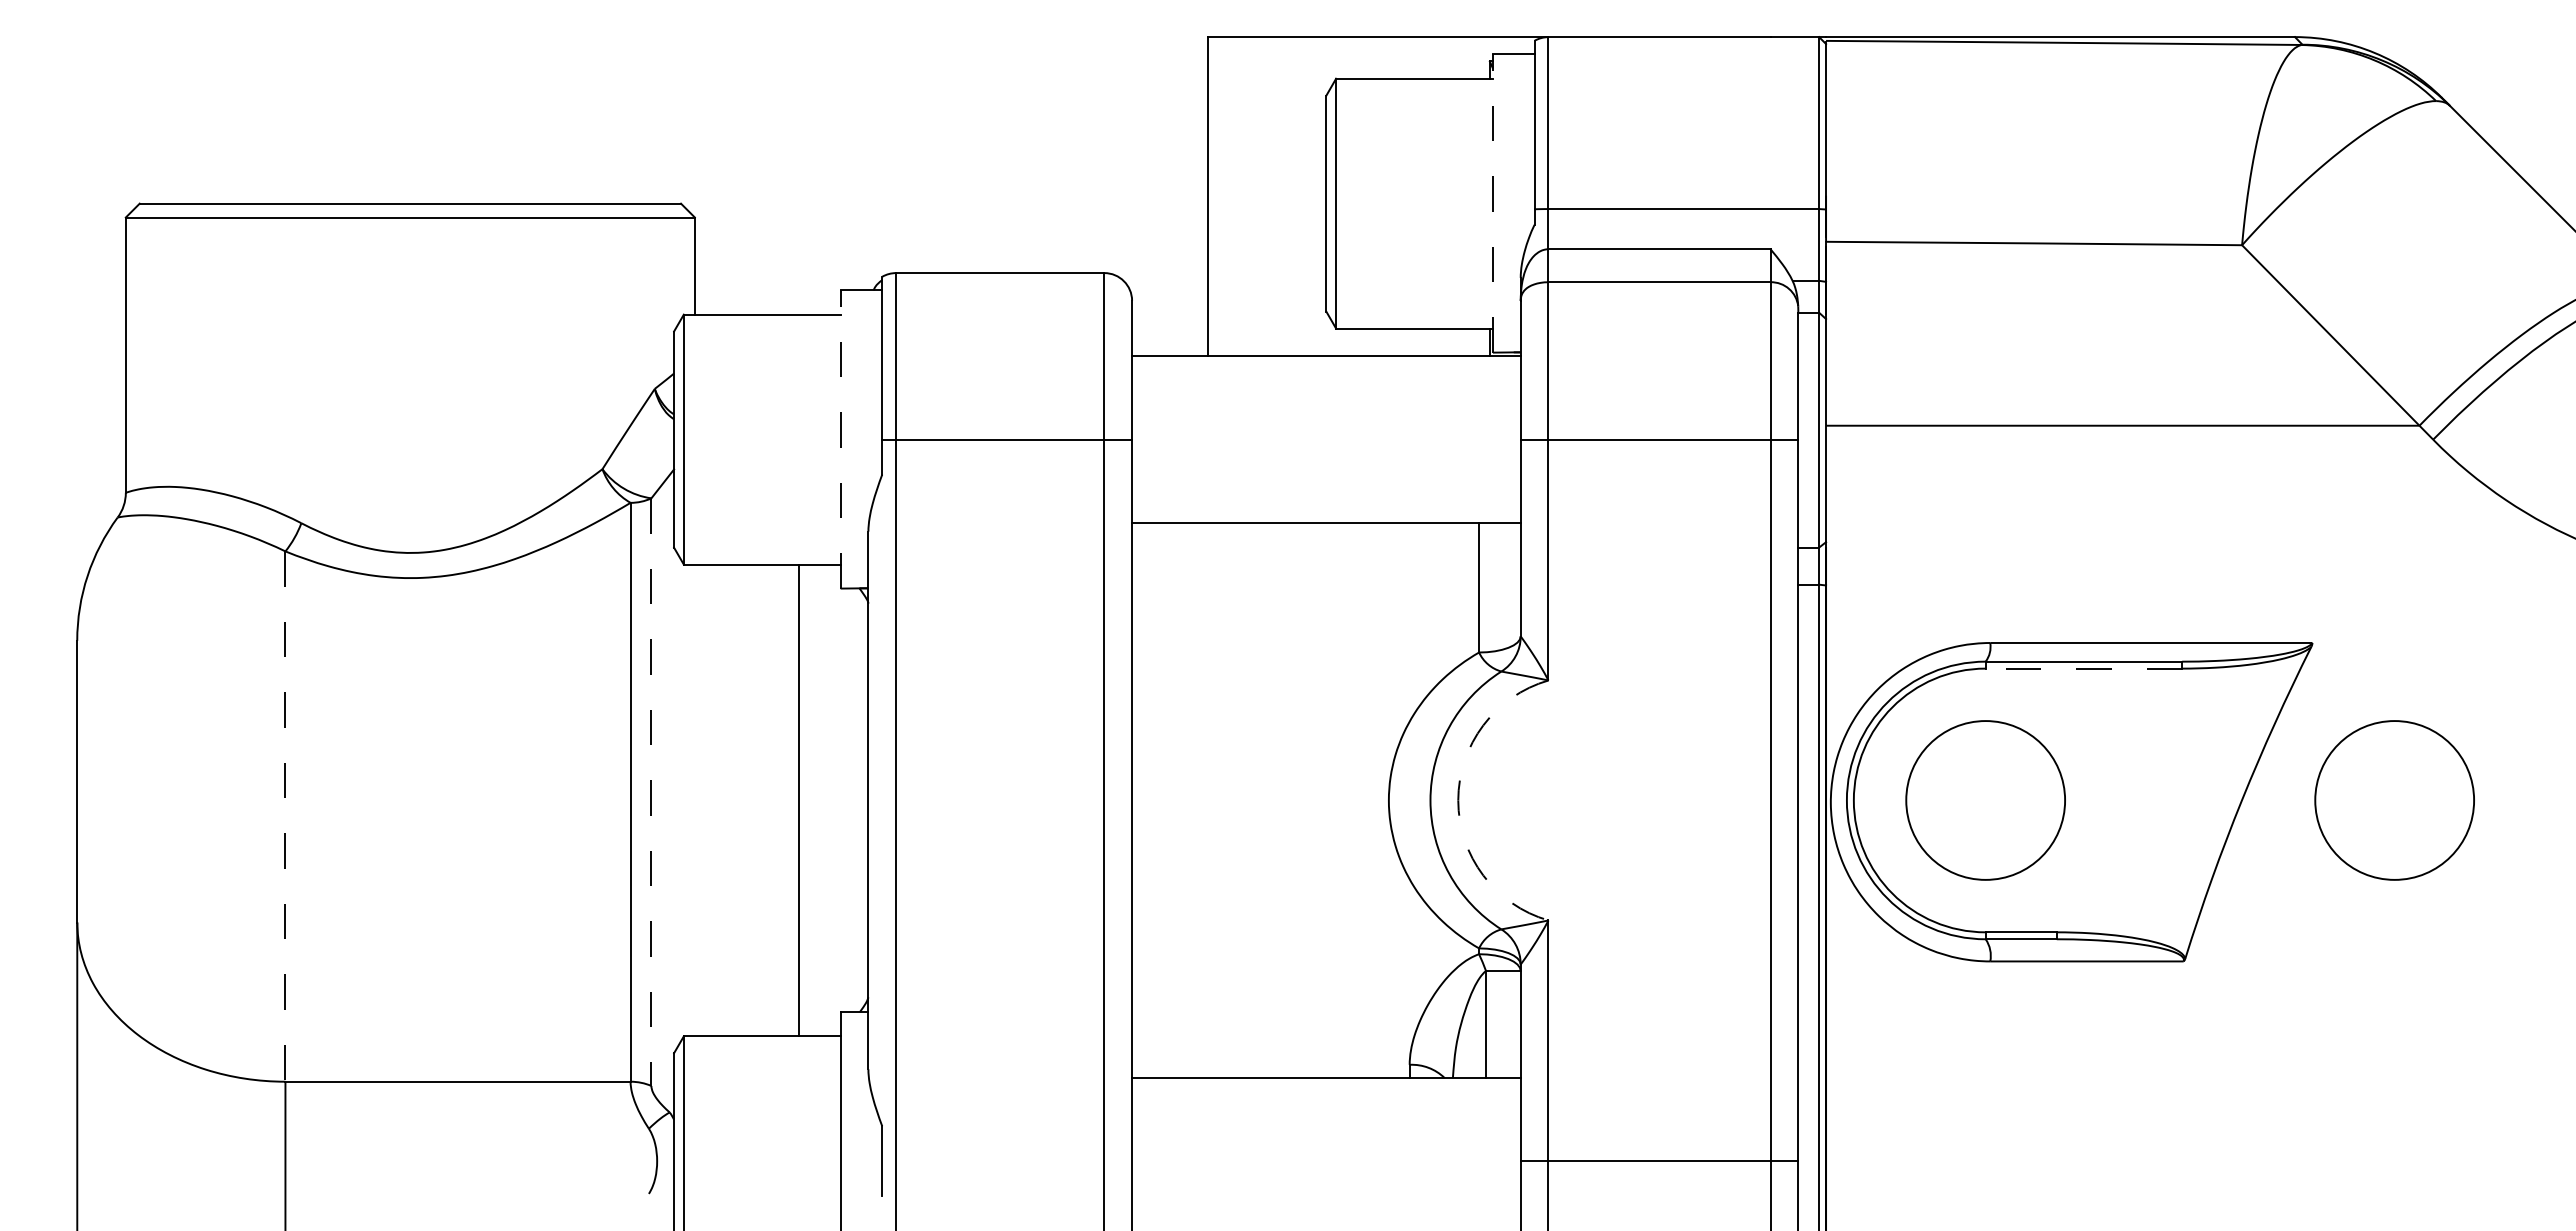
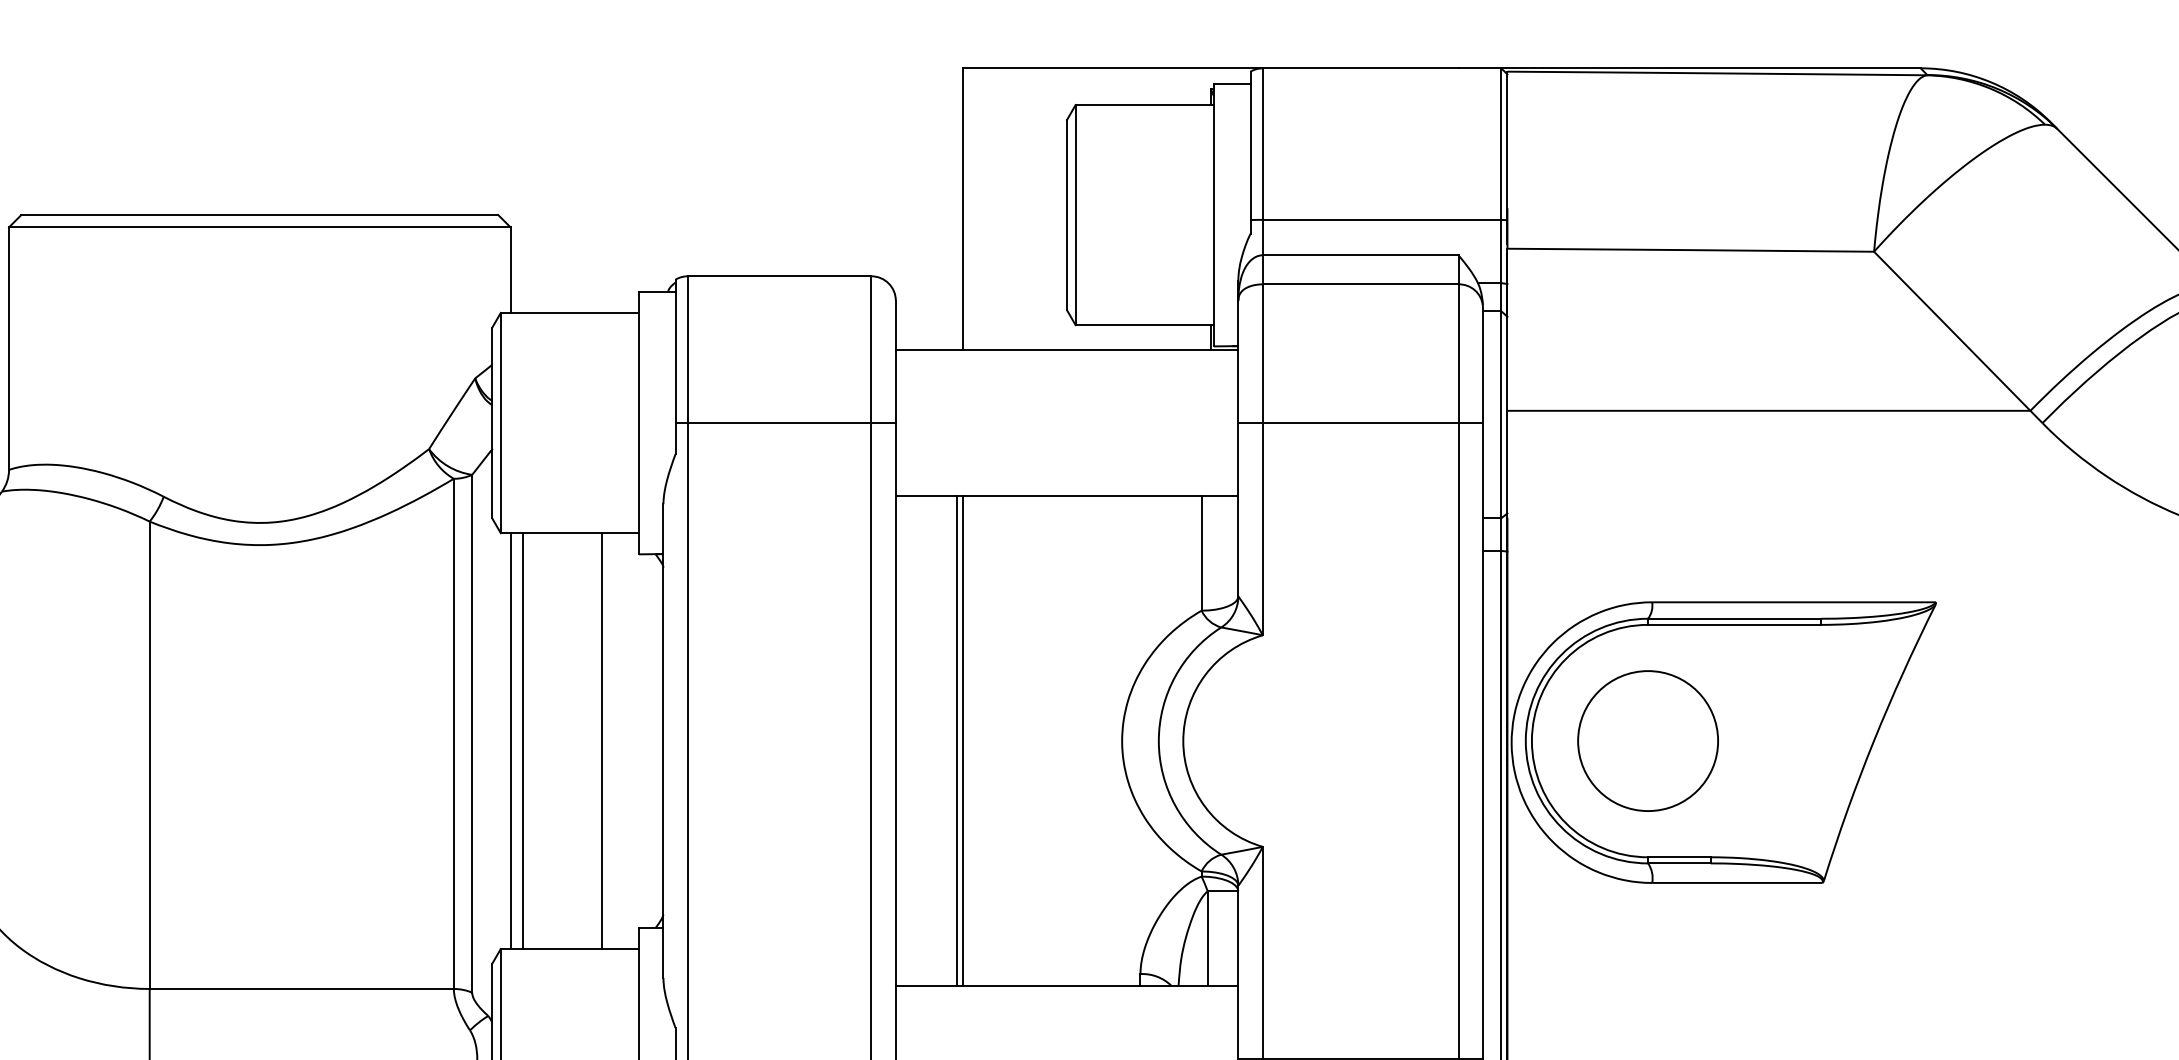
line: (1492, 203) -> (1213, 214), dashed -> solid
line: (840, 438) -> (638, 422), dashed -> solid
line: (2083, 668) -> (1734, 624), dashed -> solid
line: (651, 792) -> (472, 734), dashed -> solid
line: (695, 800) -> (511, 741), added
line: (709, 800) -> (523, 741), added
line: (1201, 800) -> (957, 741), added
line: (1208, 800) -> (963, 741), added
arc: (1458, 800) -> (1183, 741), dashed -> solid
circle: (2394, 800) -> (2008, 741), removed
line: (285, 817) -> (149, 756), dashed -> solid

